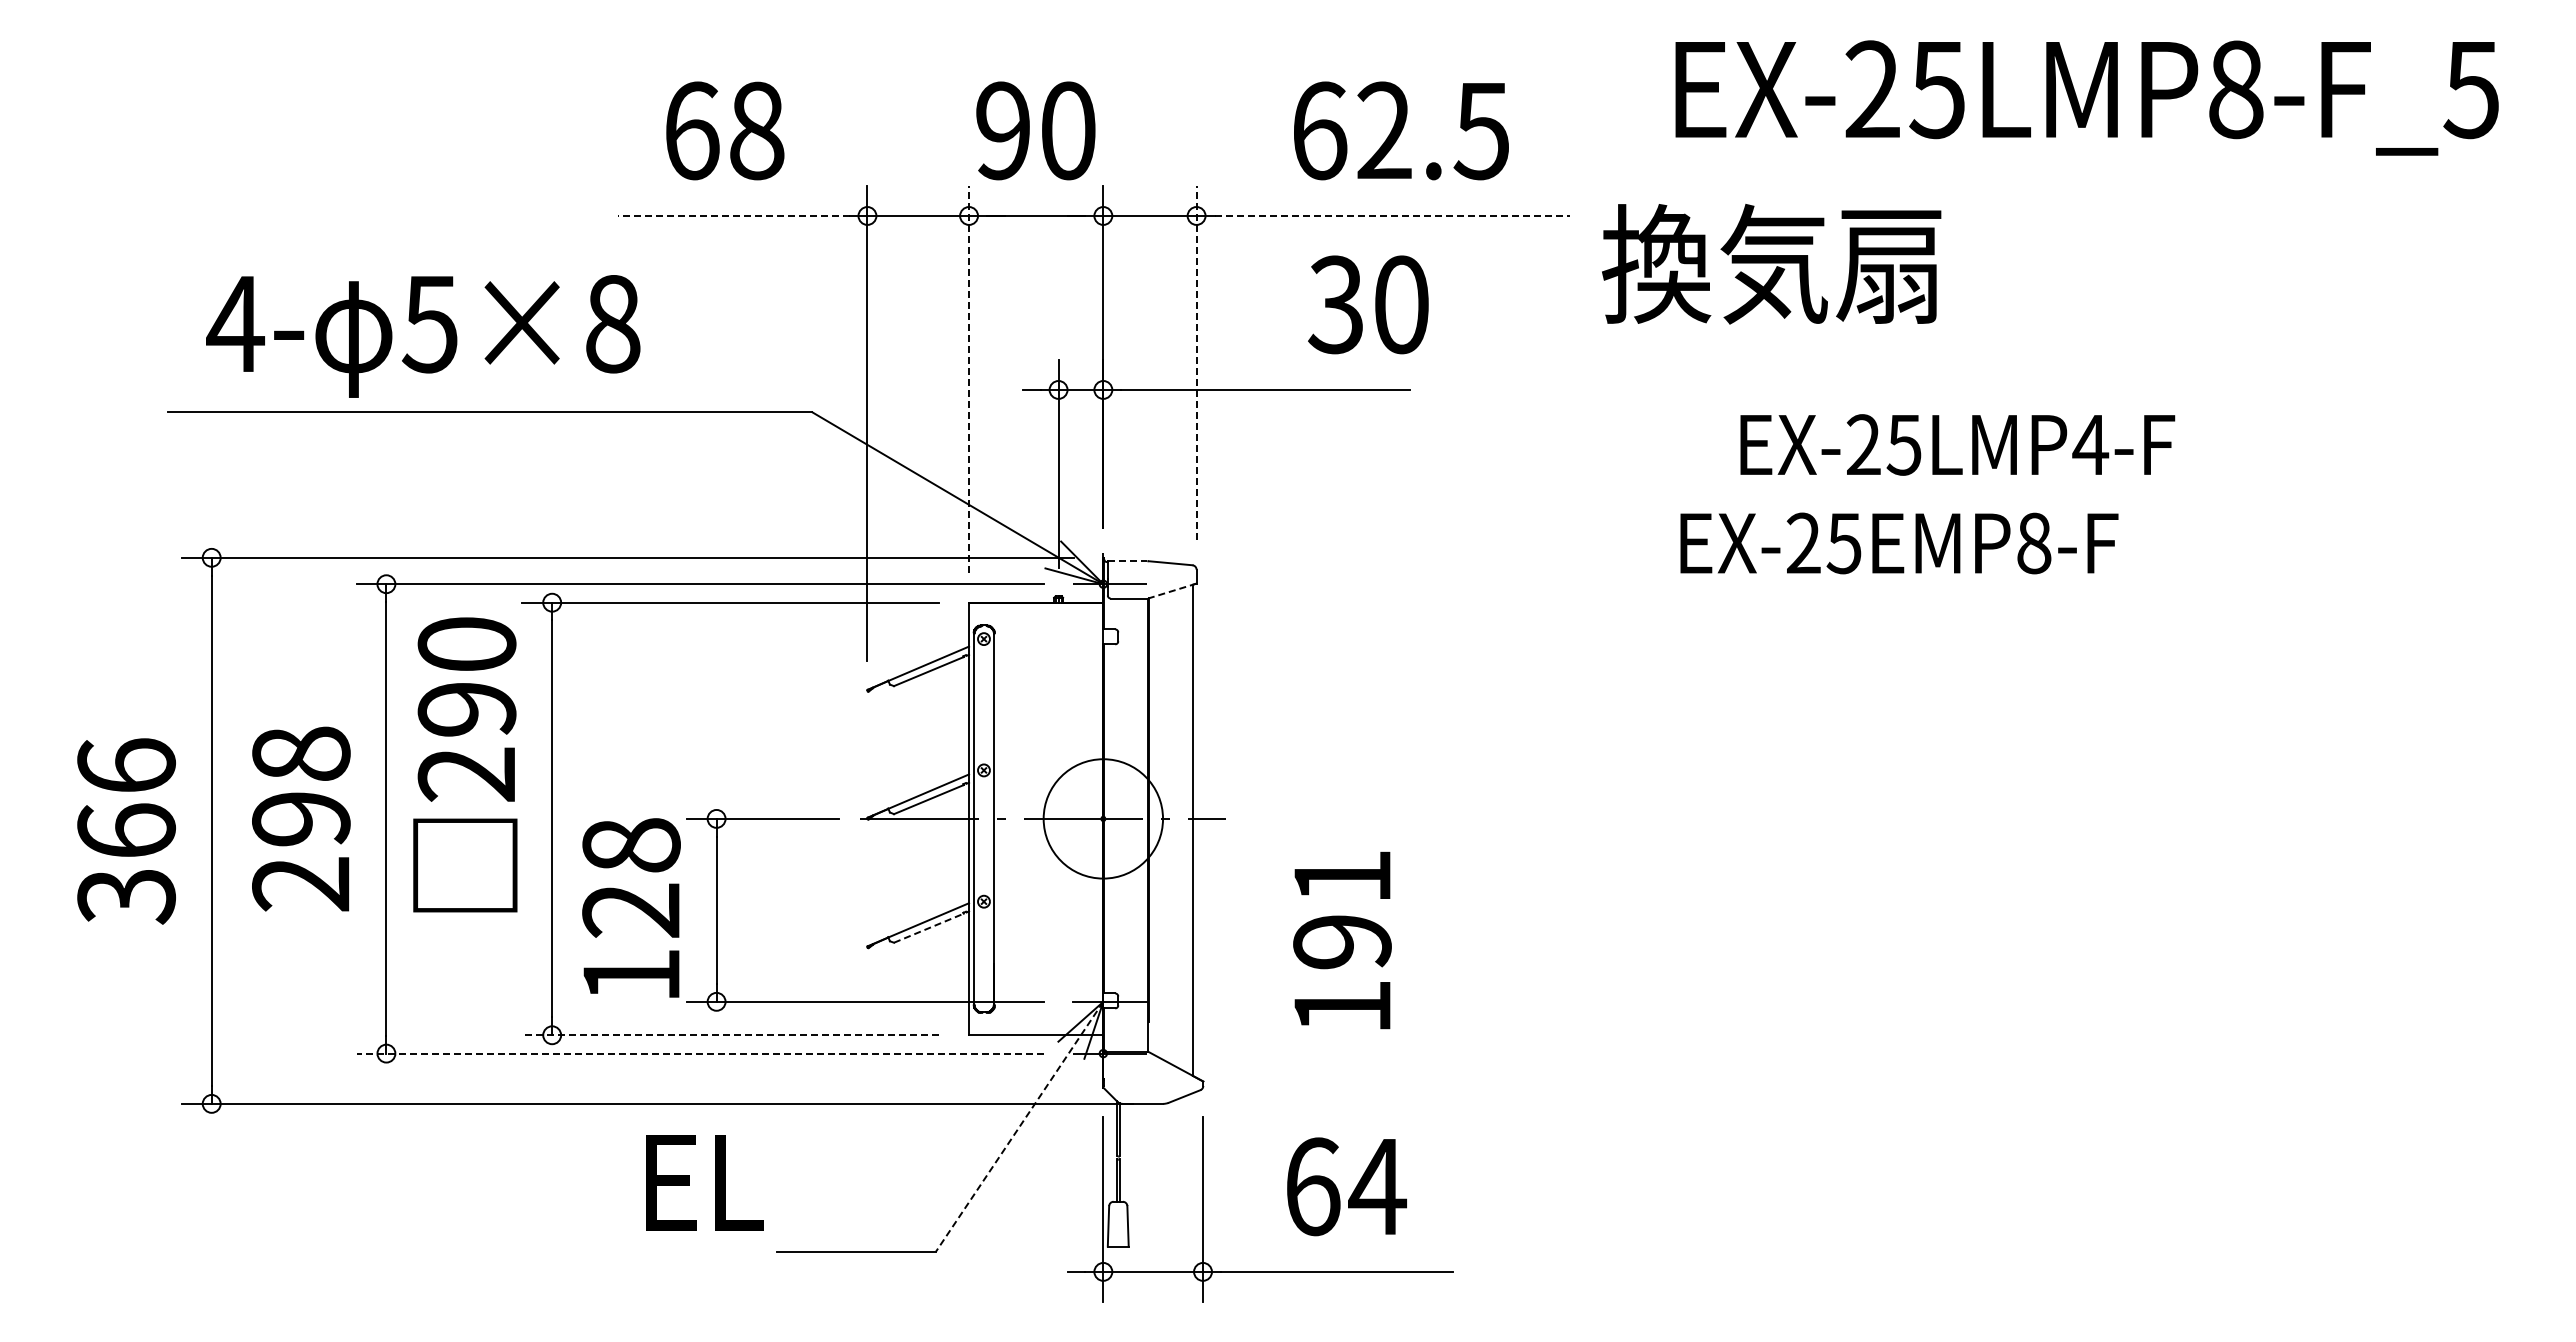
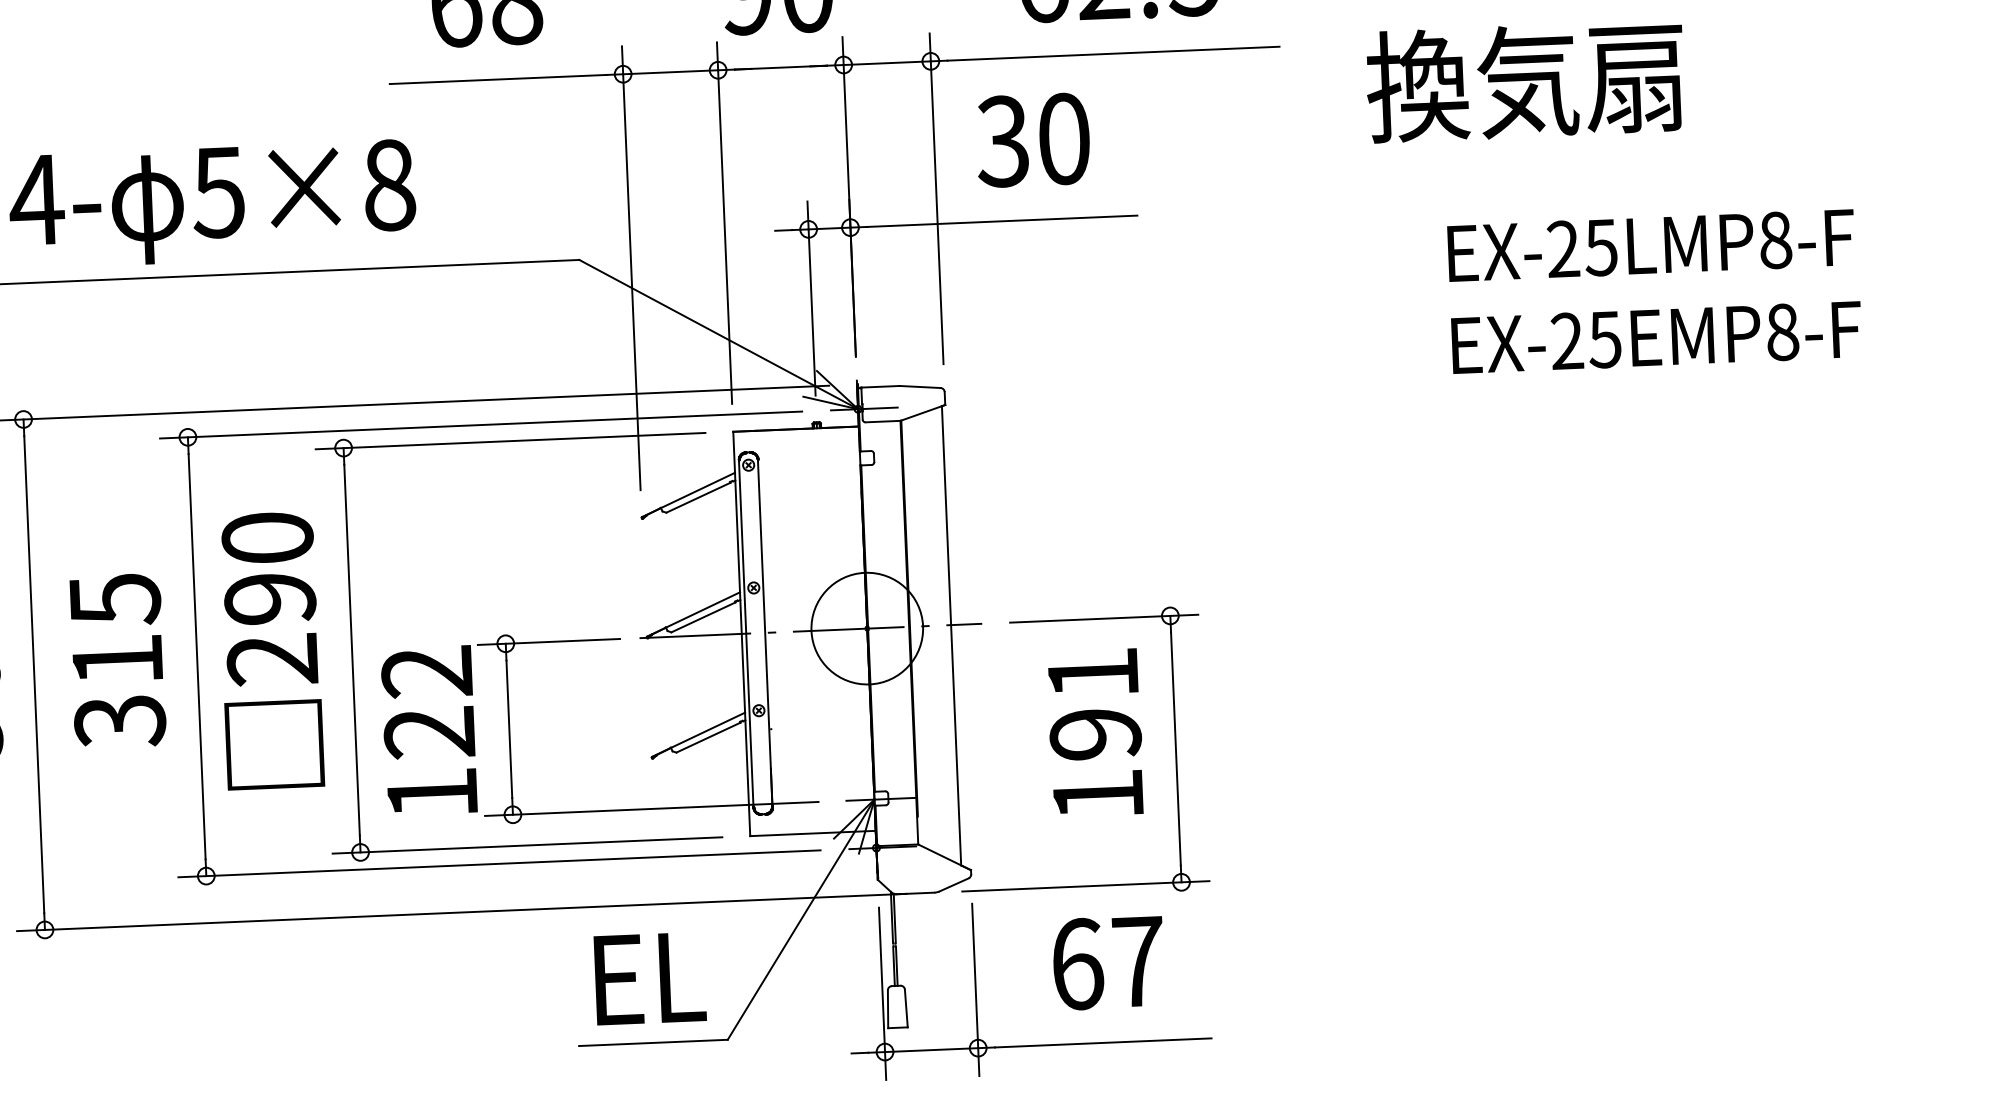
line: (733, 215) -> (497, 79), dashed -> solid
line: (1392, 215) -> (1113, 53), dashed -> solid
text: (1771, 264) -> (1525, 81), moved
text: (1368, 304) -> (1033, 139), moved
line: (1196, 363) -> (936, 199), dashed -> solid
line: (969, 379) -> (724, 223), dashed -> solid
text: (2090, 444) -> (1775, 239), EX-25LMP4-F -> EX-25LMP8-F
text: (1899, 543) -> (1656, 337), moved
line: (1127, 561) -> (879, 387), dashed -> solid
line: (1171, 591) -> (922, 413), dashed -> solid
text: (465, 764) -> (270, 650), moved
text: (301, 819) -> (117, 660), 298 -> 315
text: (631, 845) -> (427, 671), 128 -> 122
line: (928, 928) -> (708, 737), dashed -> solid
part: (1427, 961) -> (1175, 749), added
line: (730, 1035) -> (527, 845), dashed -> solid
line: (699, 1053) -> (498, 863), dashed -> solid
line: (1019, 1127) -> (800, 920), dashed -> solid
text: (704, 1182) -> (649, 978), moved
text: (1377, 1186) -> (1137, 961), 64 -> 67

